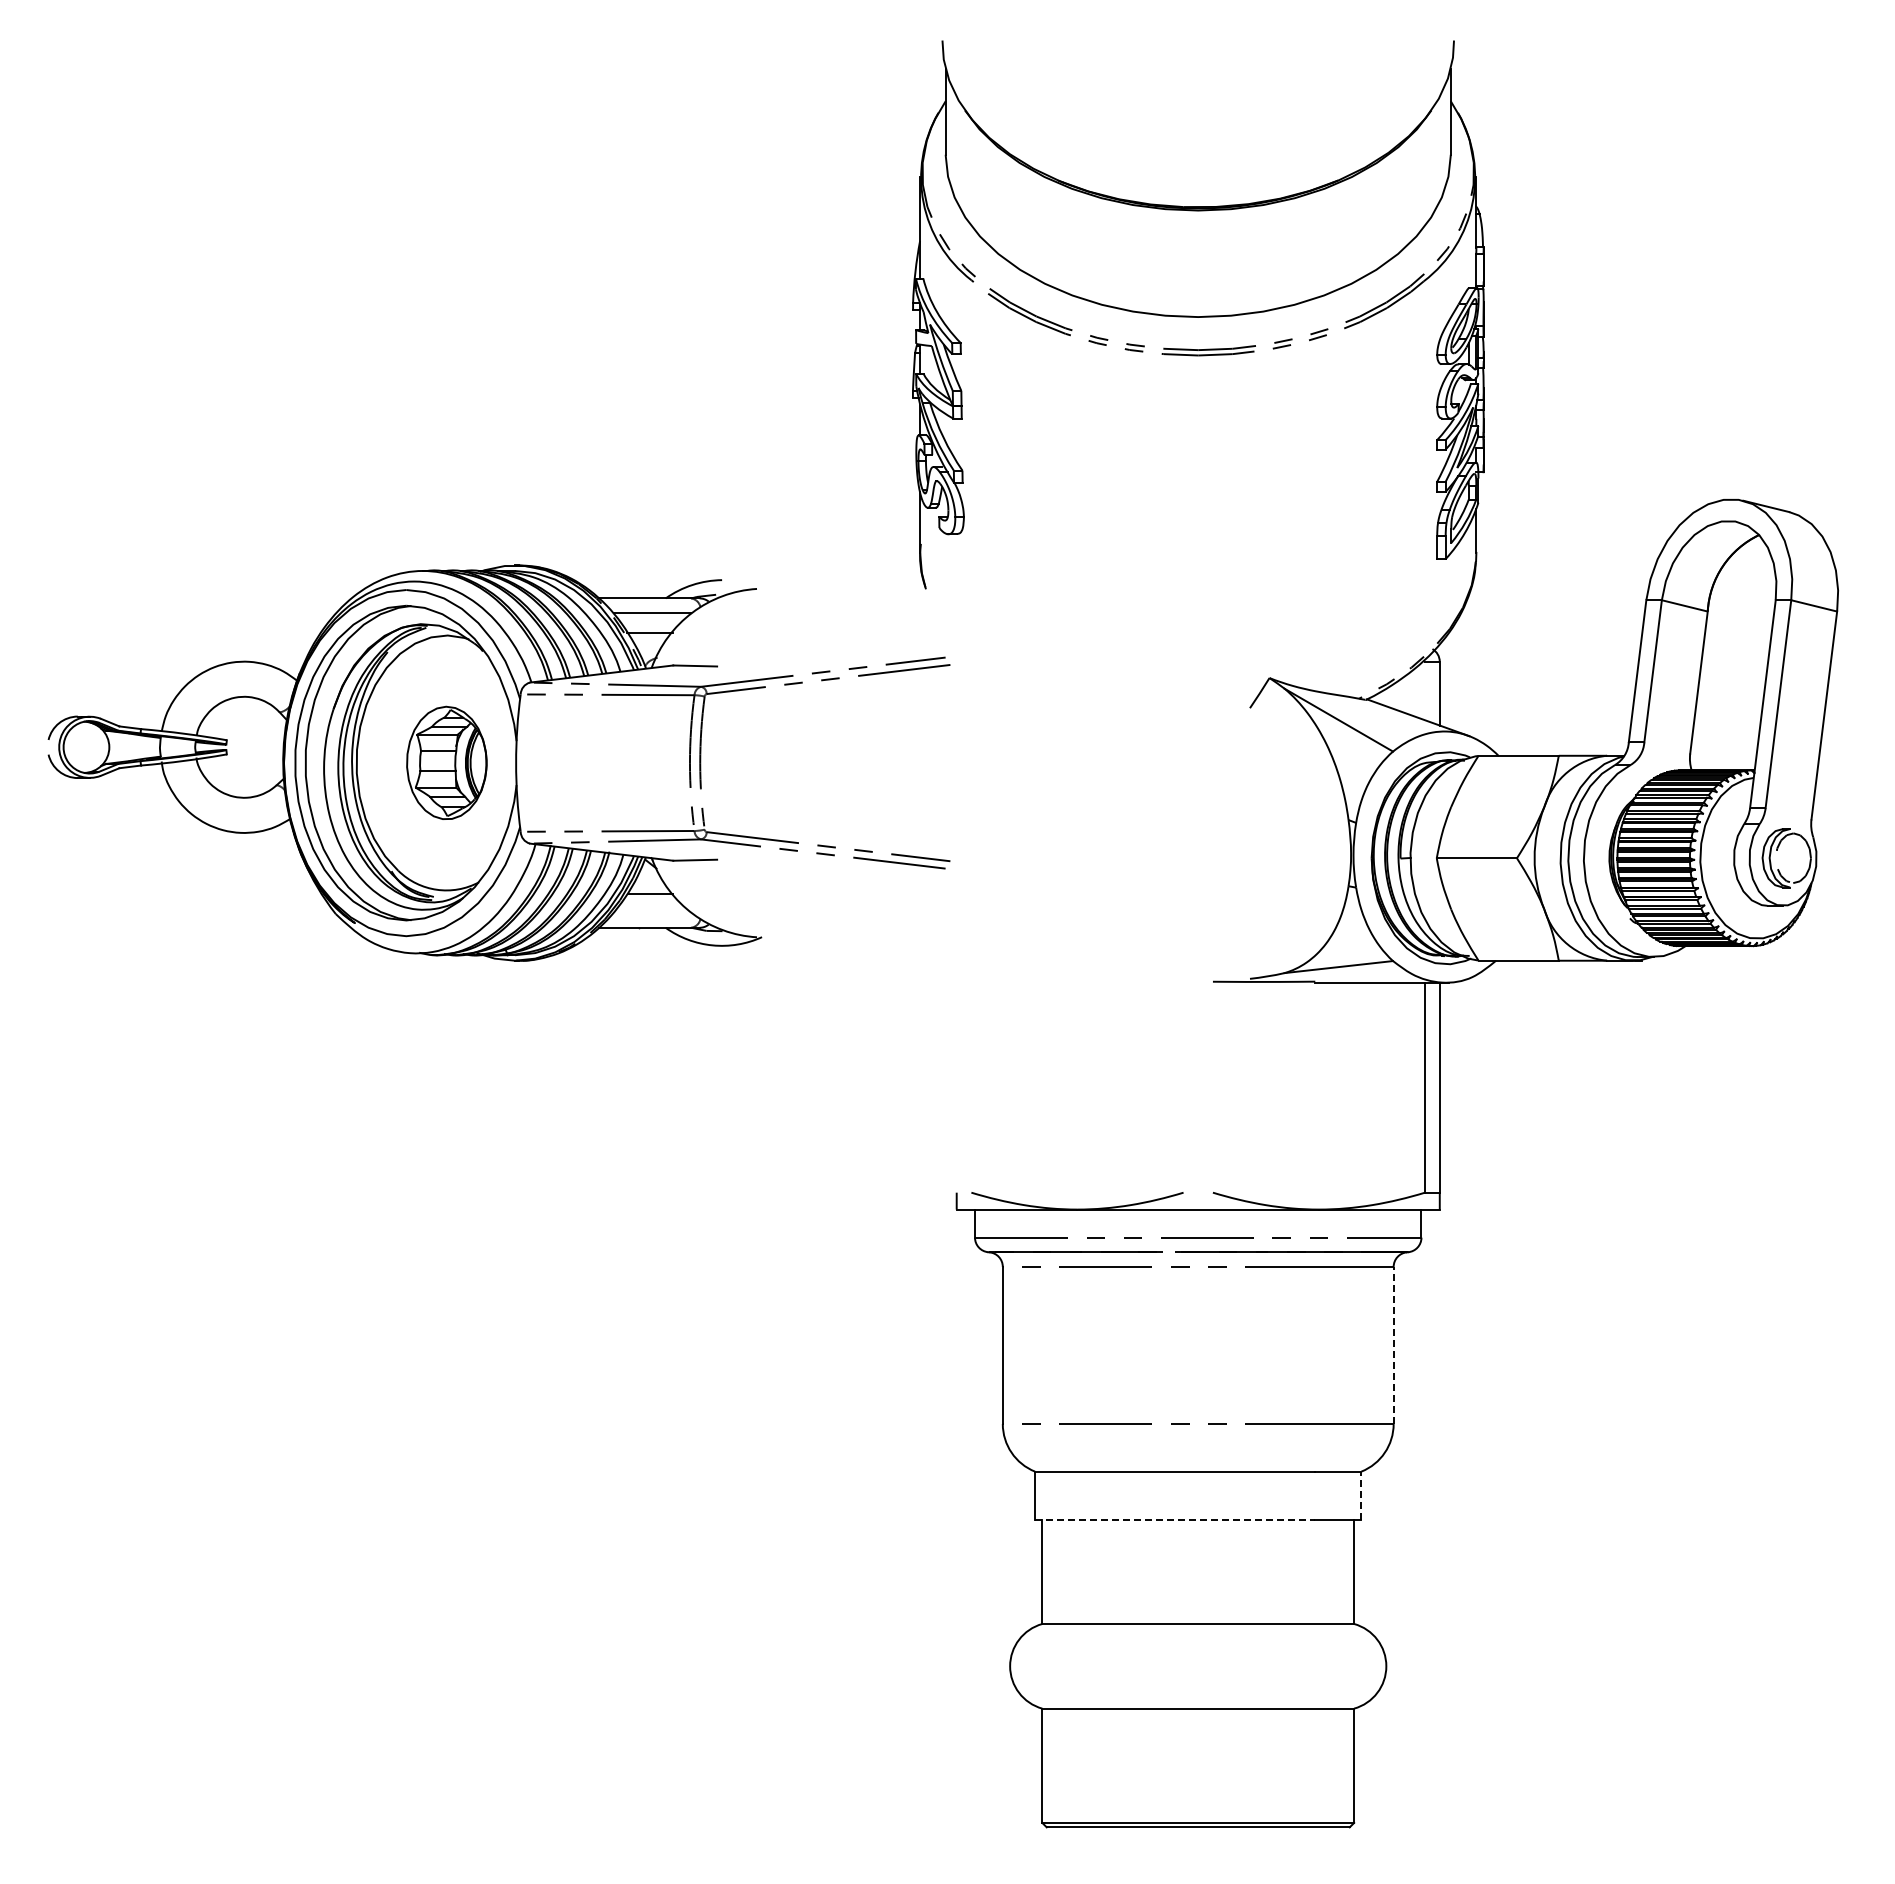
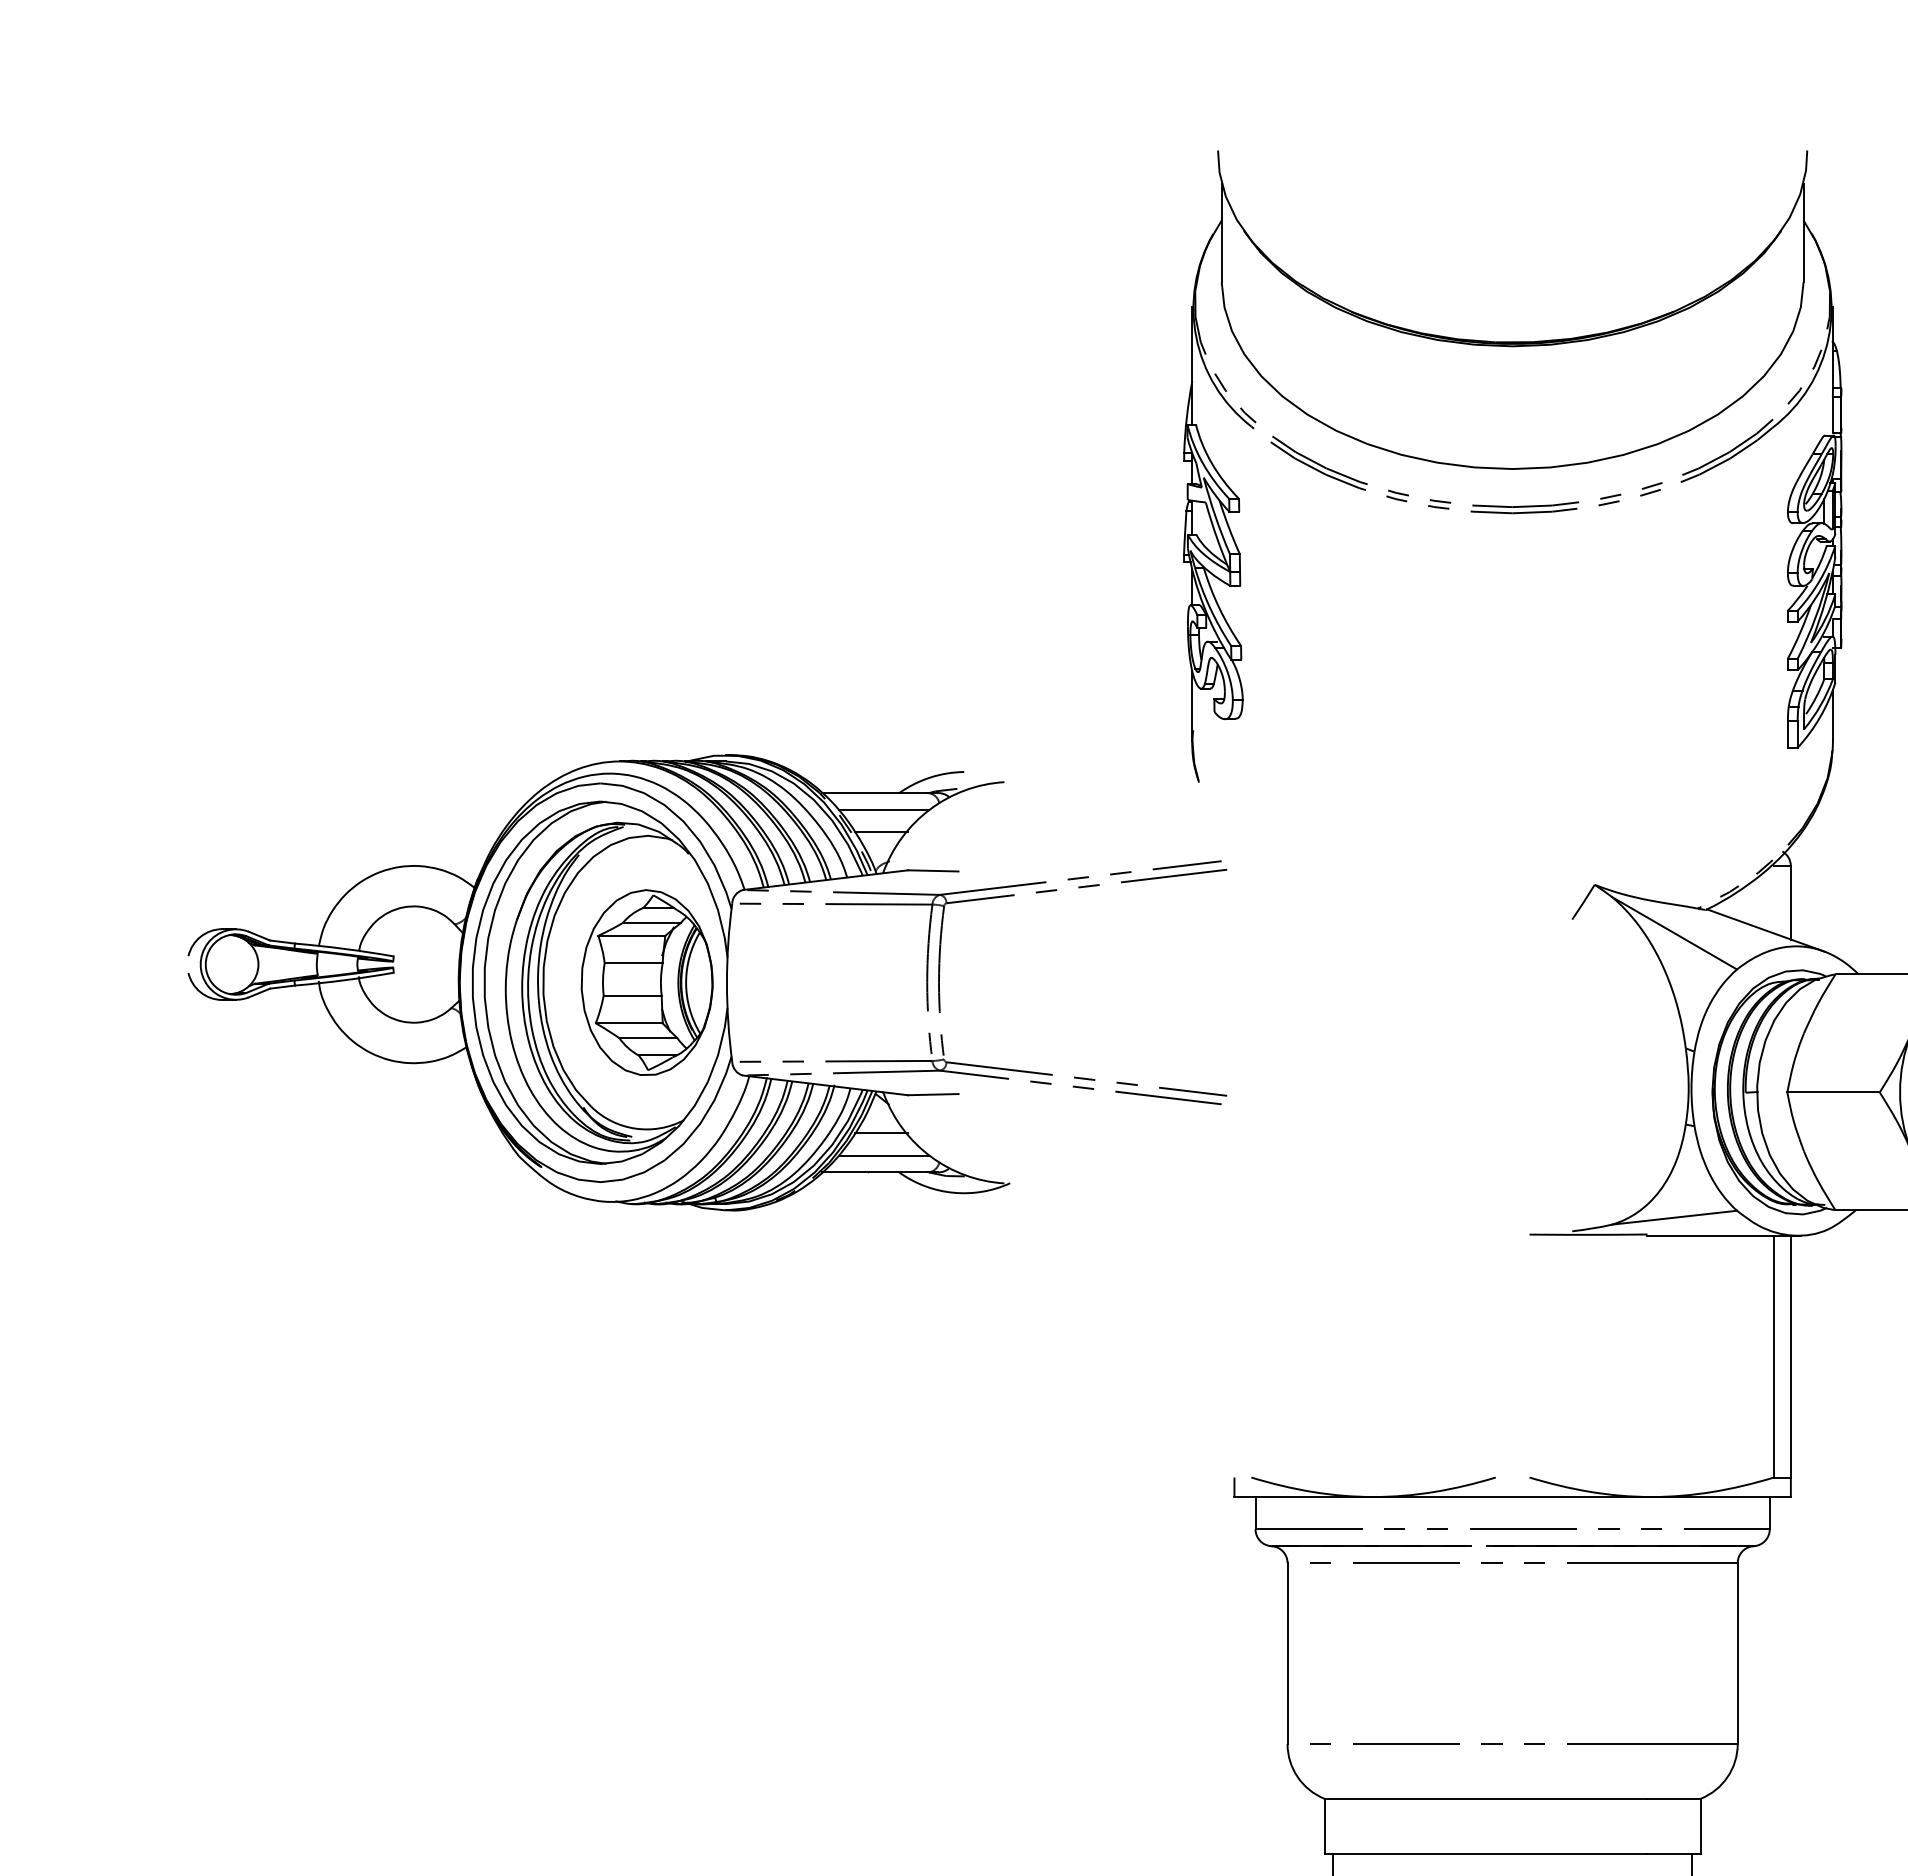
part: (446, 762) -> (646, 982), size x1.43
line: (652, 913) -> (884, 1155), added
line: (1393, 1345) -> (1737, 1653), dashed -> solid
line: (1361, 1495) -> (1700, 1826), dashed -> solid
line: (1175, 1519) -> (1486, 1853), dashed -> solid

